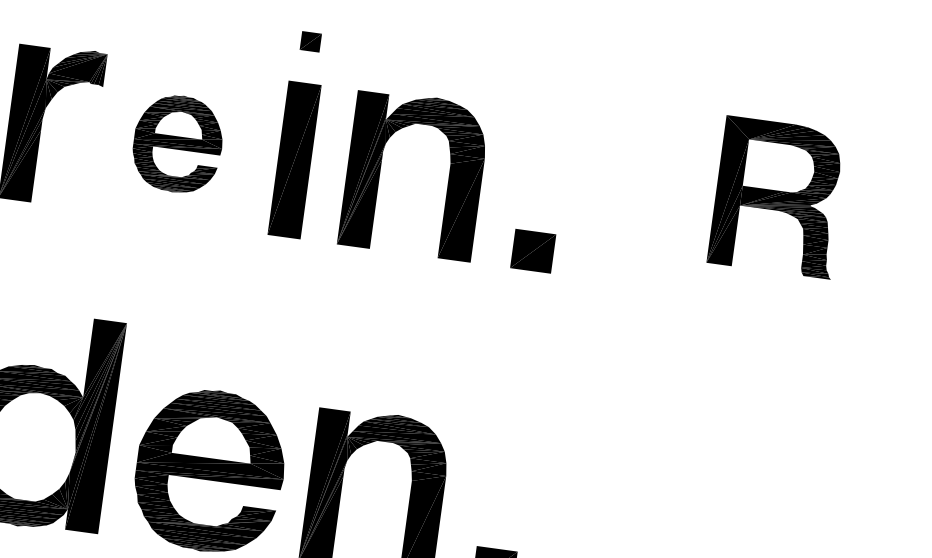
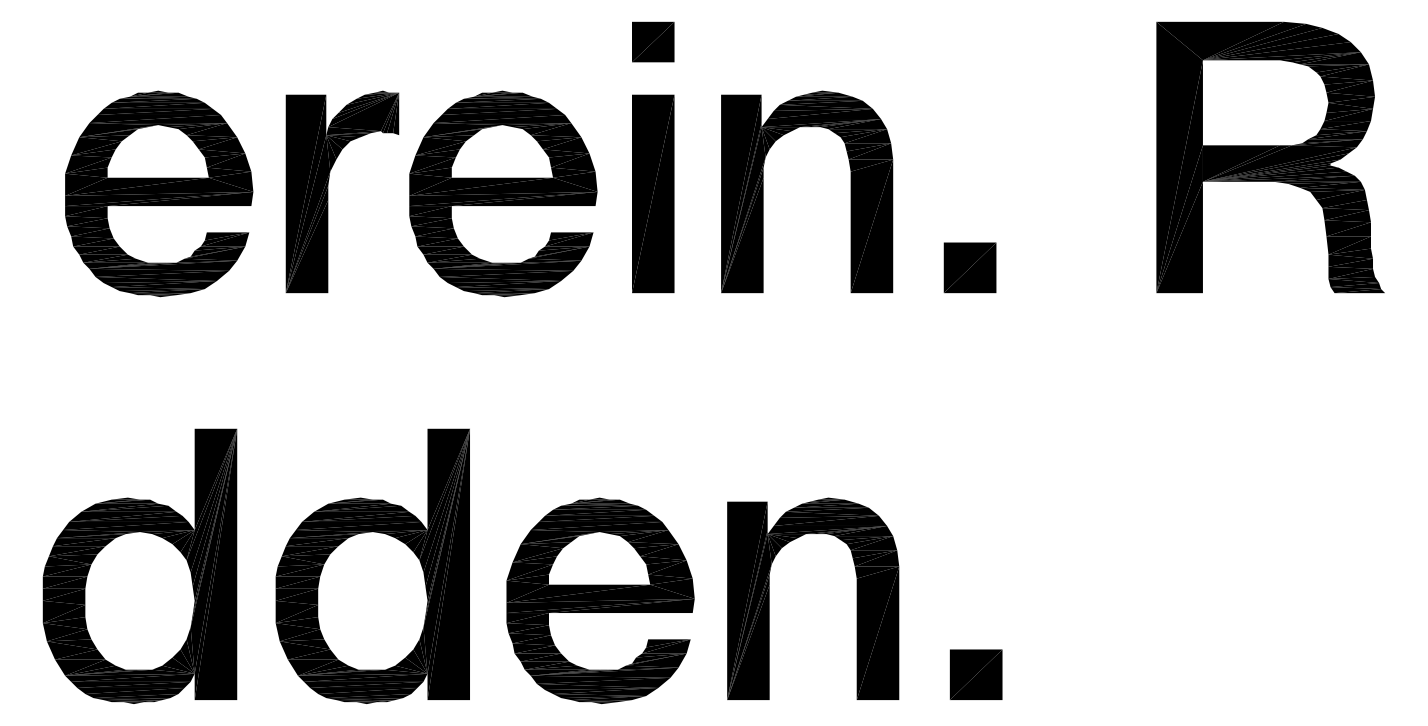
part: (311, 41) -> (653, 41), size x1.67
part: (178, 143) -> (503, 193), size x1.67
part: (778, 197) -> (1270, 157), size x1.43

